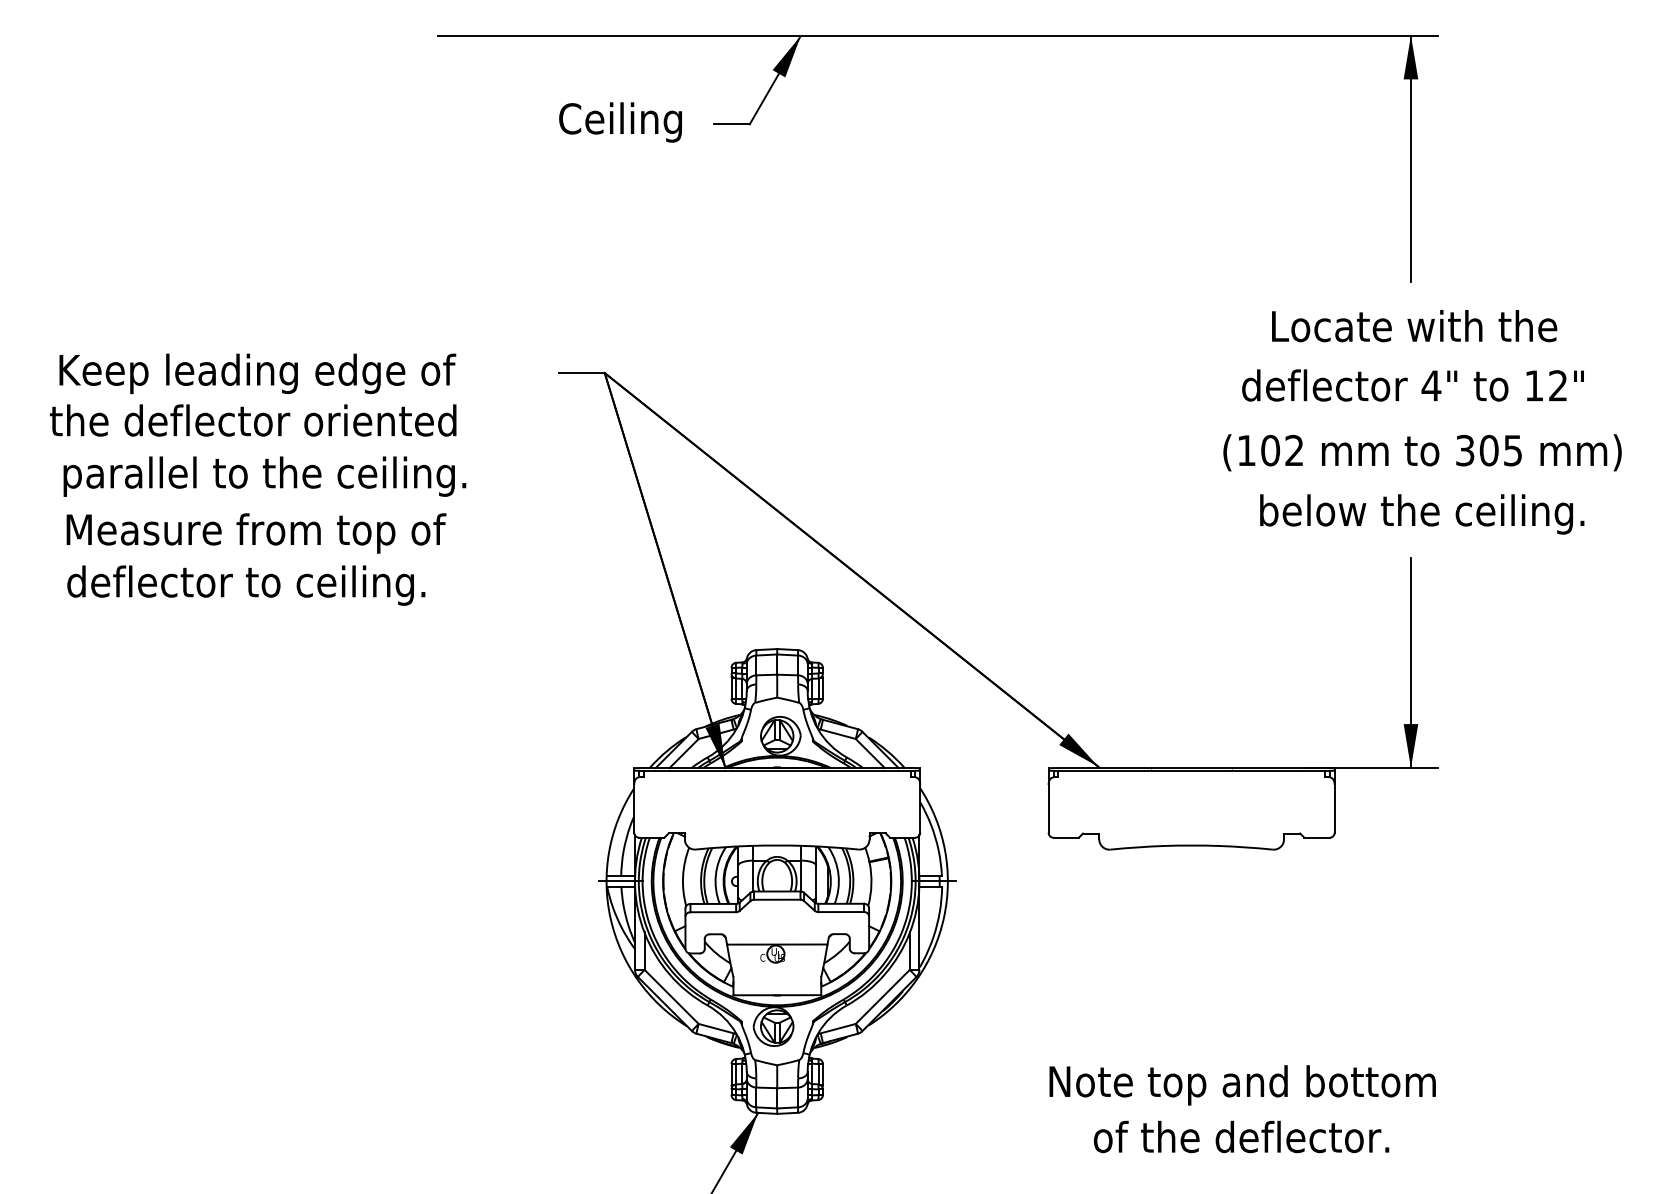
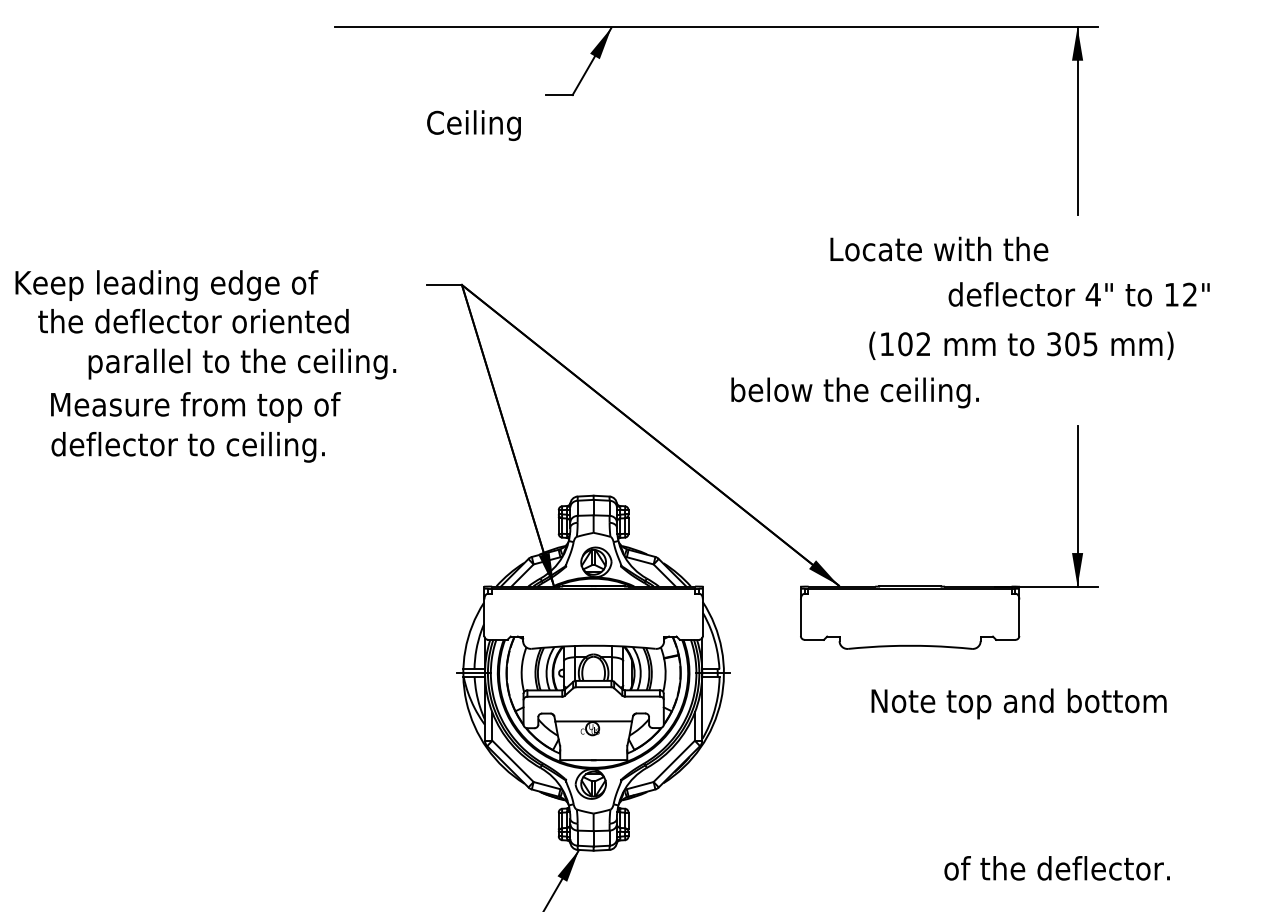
text: (619, 122) -> (473, 125), moved
text: (1414, 325) -> (939, 248), moved
text: (257, 373) -> (166, 285), moved
text: (1422, 452) -> (1021, 345), moved
text: (265, 475) -> (242, 363), moved
text: (1421, 513) -> (854, 392), moved
text: (1241, 1084) -> (1018, 703), moved
text: (1240, 1137) -> (1056, 868), moved

